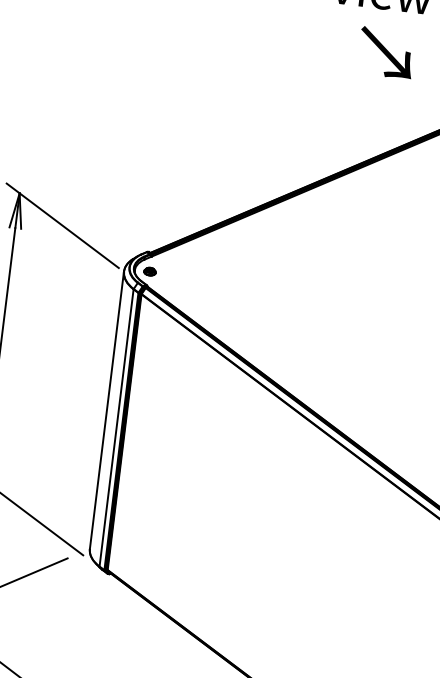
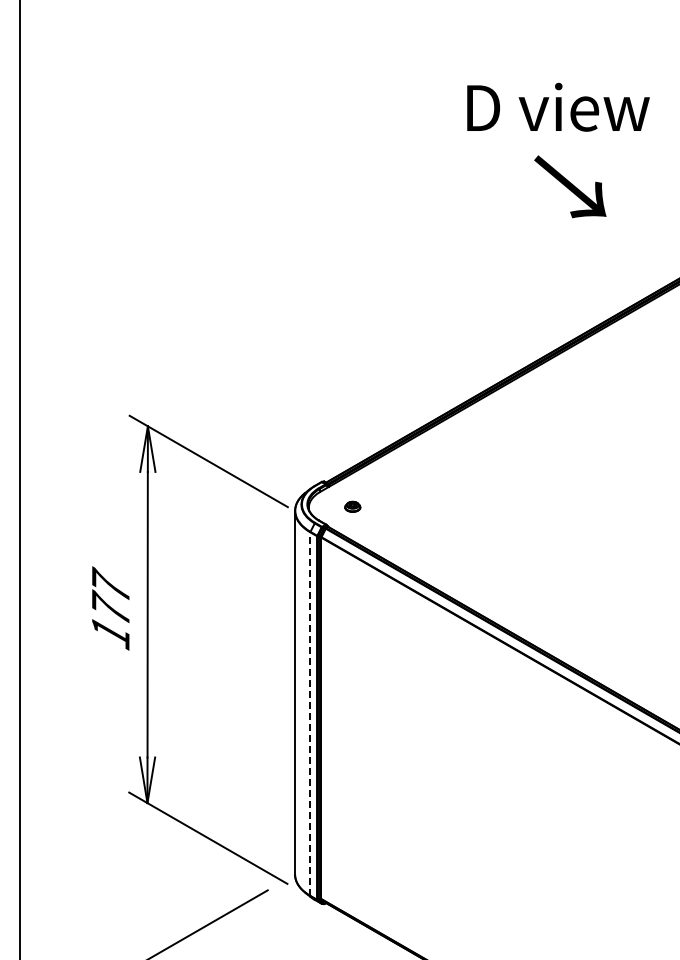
text: (386, 52) -> (570, 186), moved
part: (149, 271) -> (352, 506), moved
line: (116, 428) -> (310, 714), solid -> dashed

